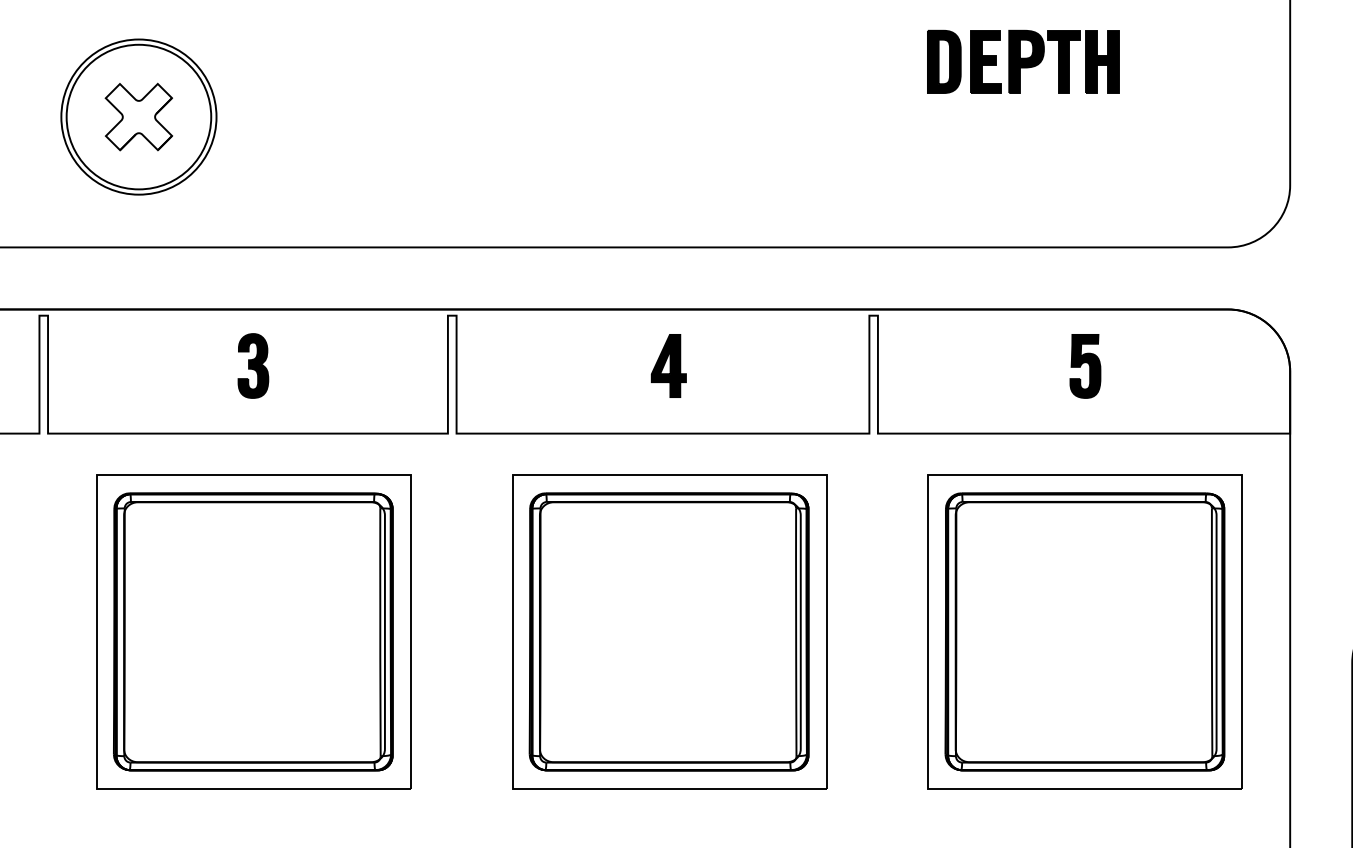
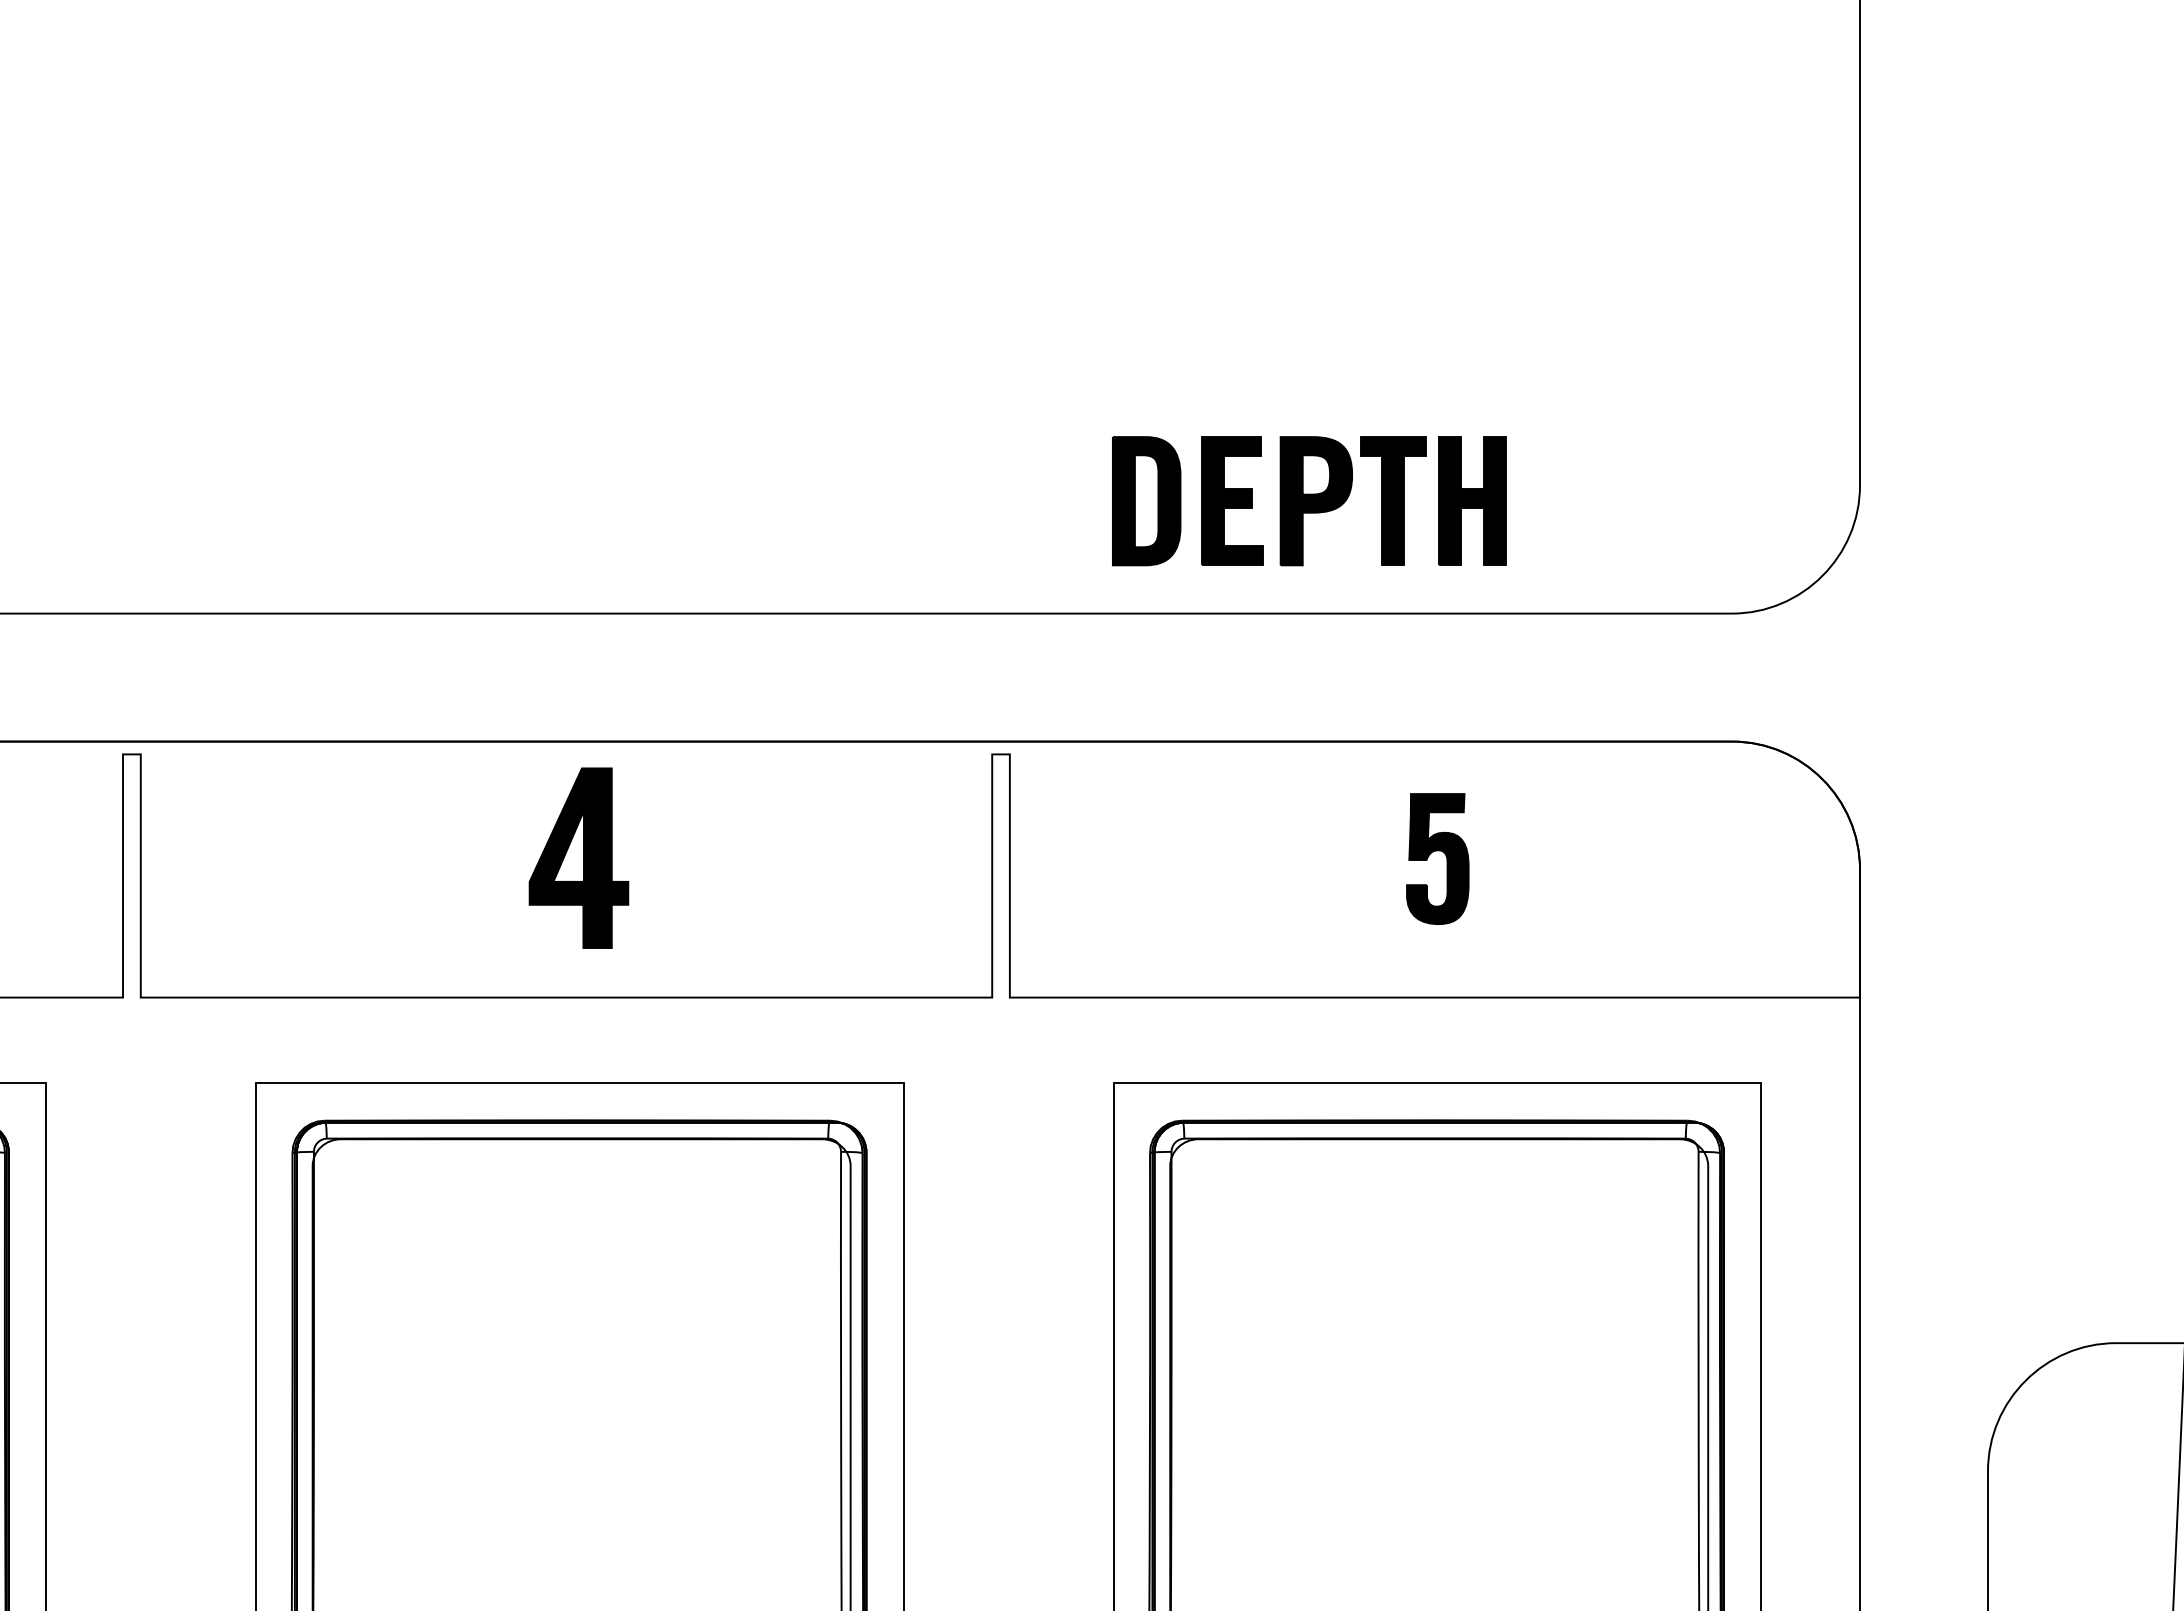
part: (1023, 61) -> (1310, 500), moved
part: (668, 365) -> (577, 857), size x1.4

